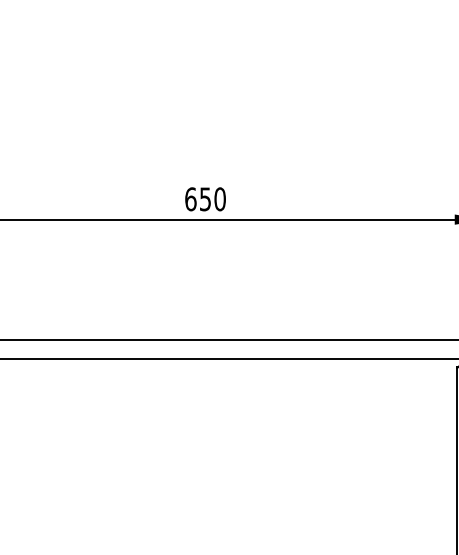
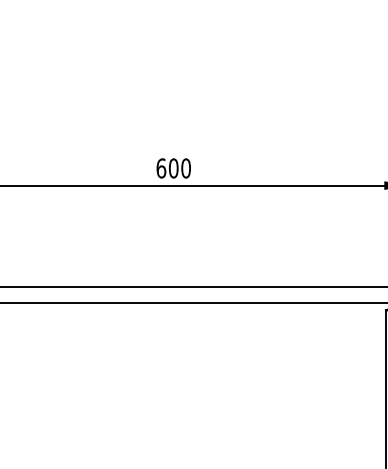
text: (205, 199) -> (173, 168), 650 -> 600

